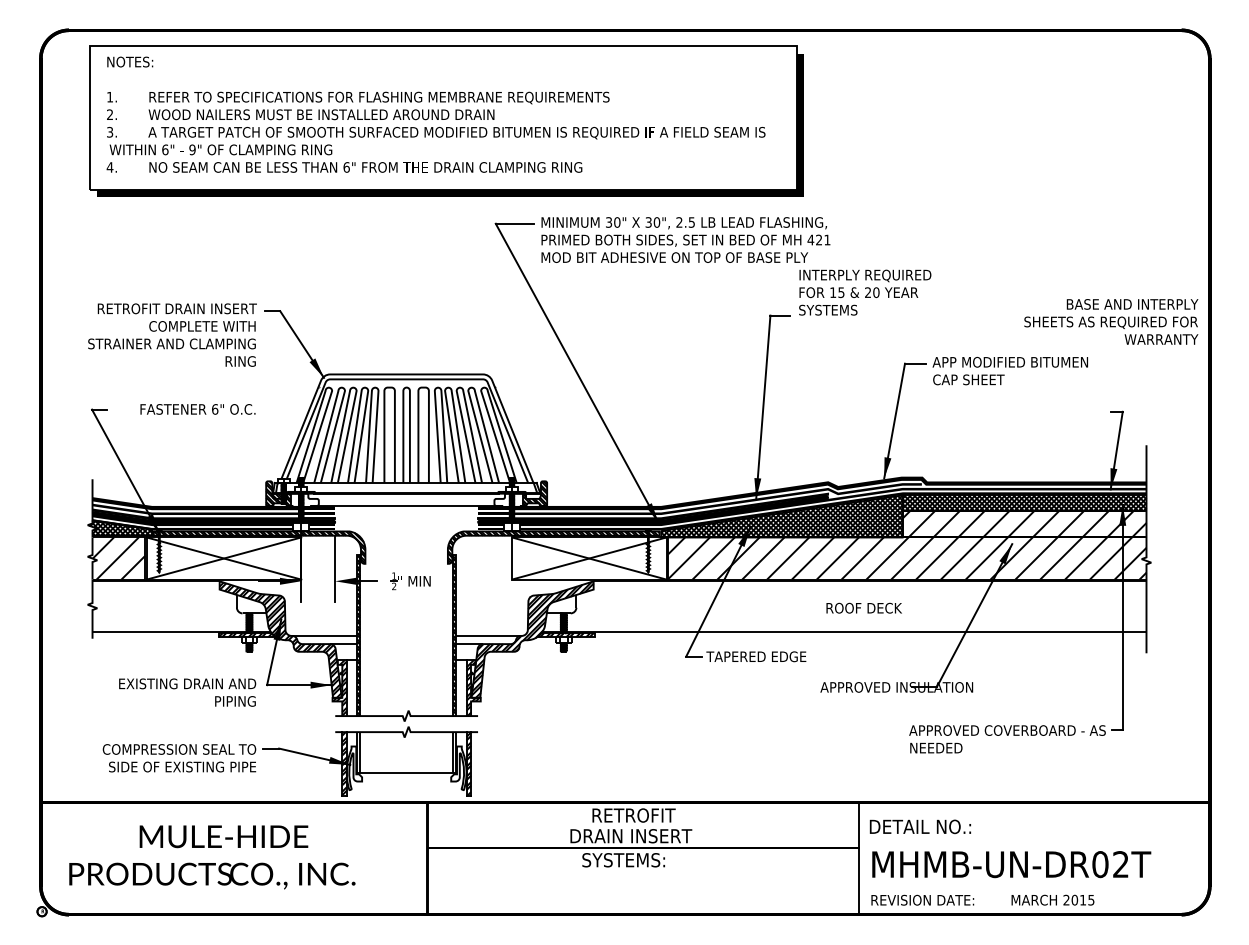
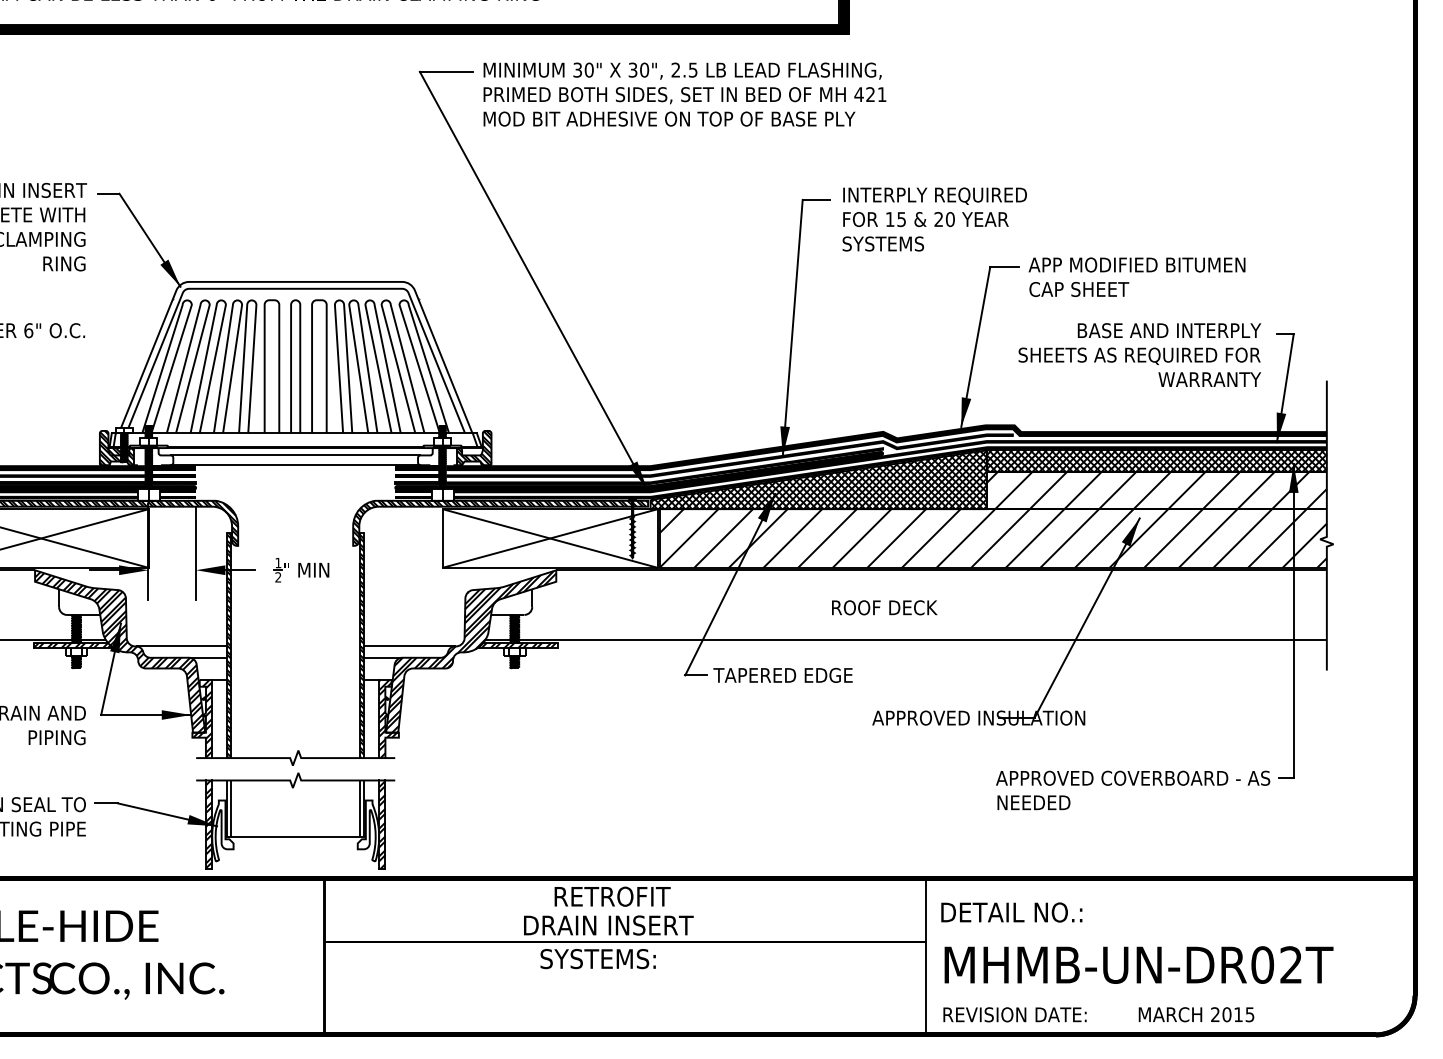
text: (865, 292) -> (935, 219), moved
text: (1111, 321) -> (1140, 354), moved
line: (406, 498) -> (295, 454), added
text: (863, 607) -> (883, 606), moved

